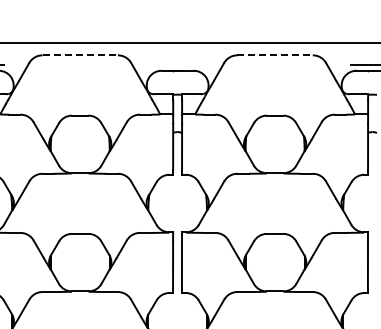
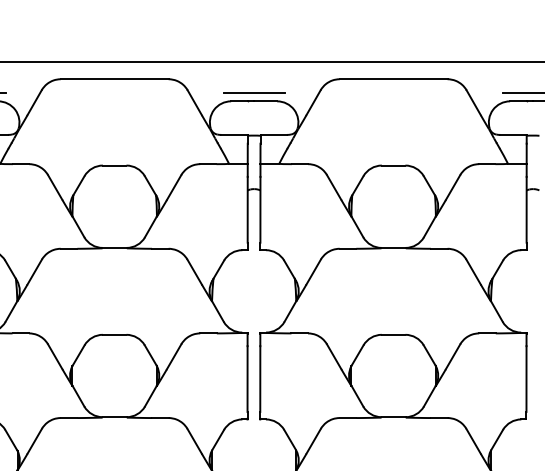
line: (80, 55) -> (115, 79), dashed -> solid
line: (275, 55) -> (394, 79), dashed -> solid
line: (177, 65) -> (253, 93), added

